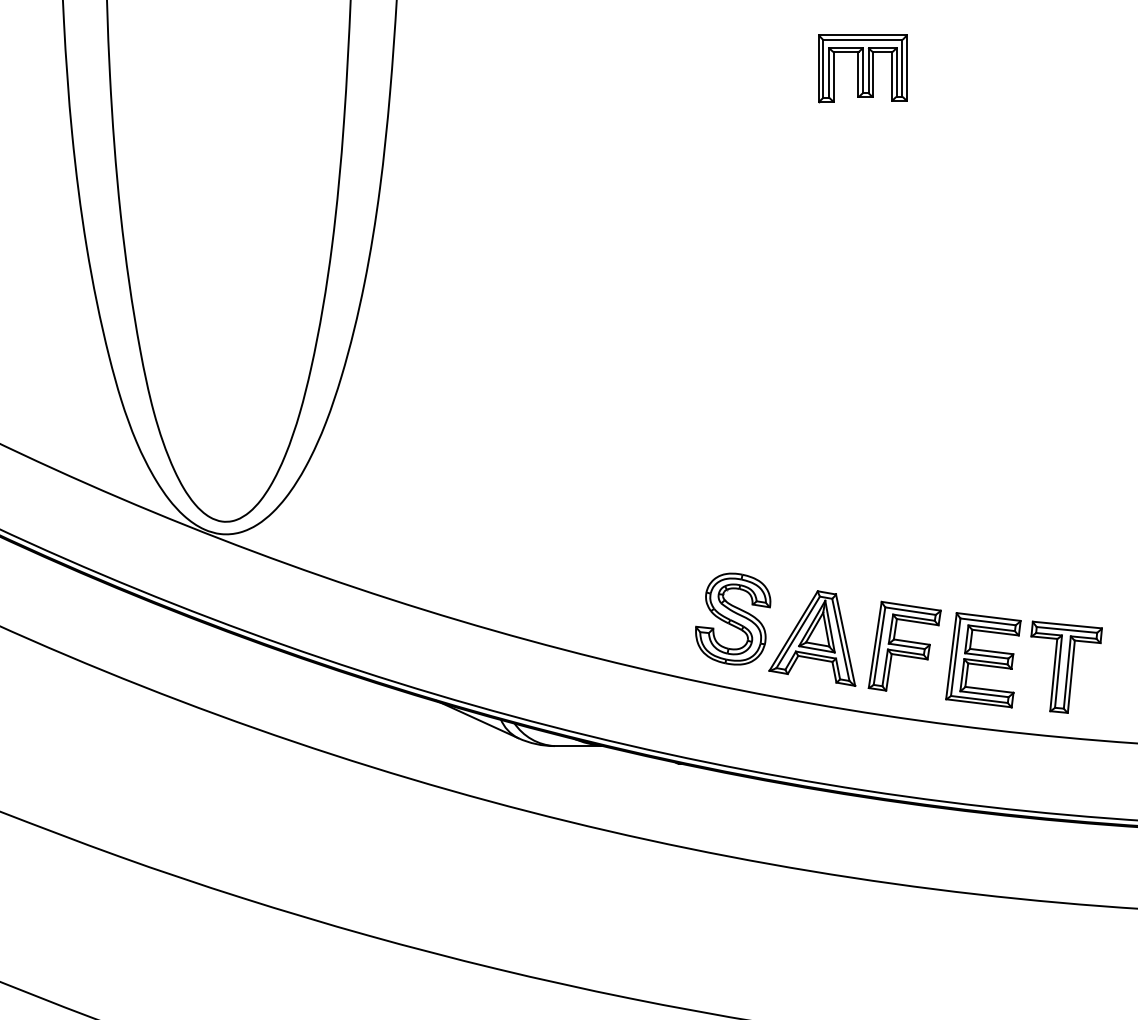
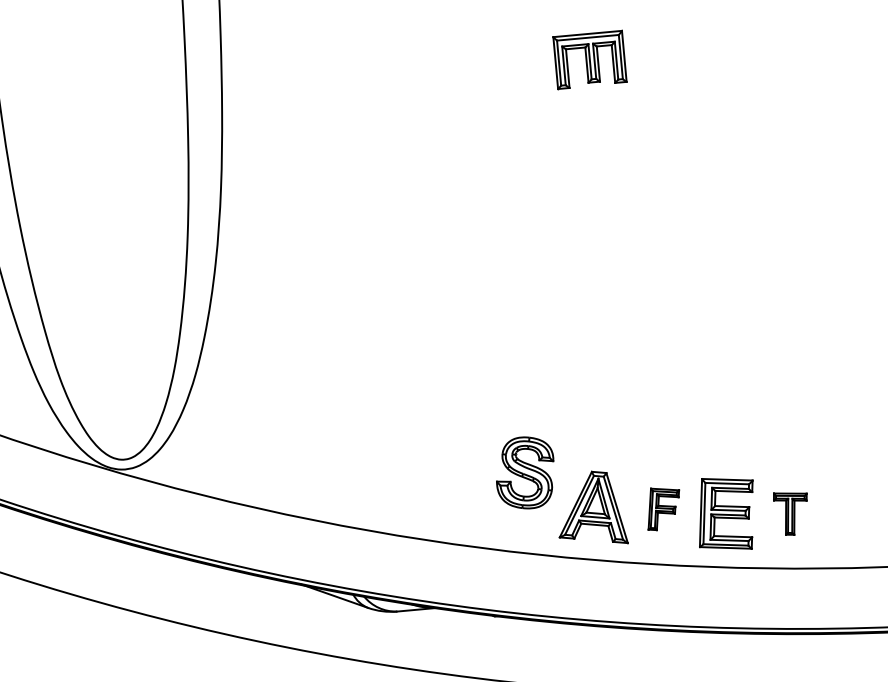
part: (733, 618) -> (525, 472), moved
part: (904, 645) -> (663, 508), size x0.6
part: (1066, 666) -> (791, 512), size x0.6

